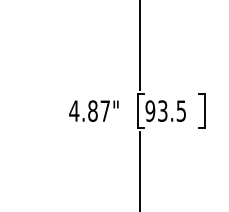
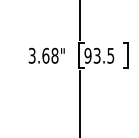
text: (89, 110) -> (43, 55), 4.87" -> 3.68"

